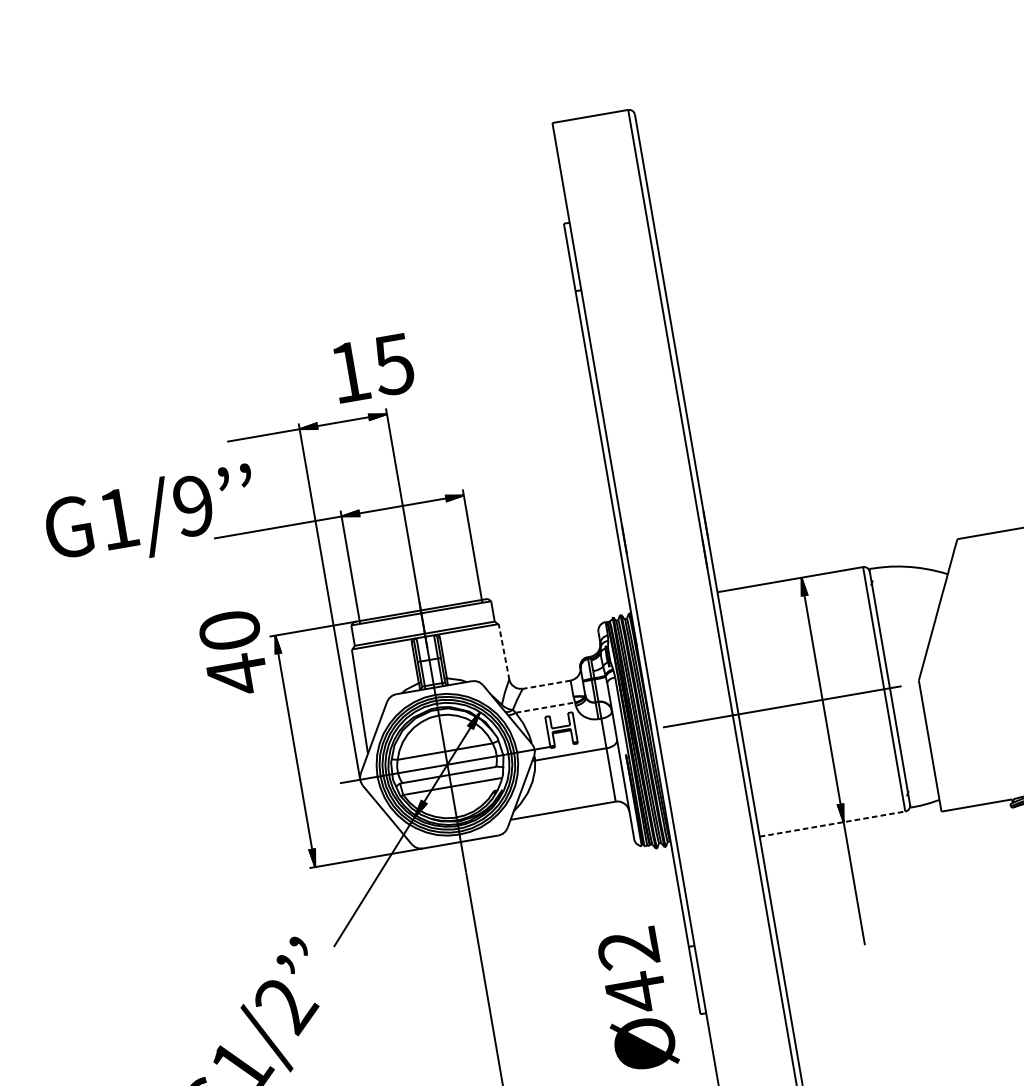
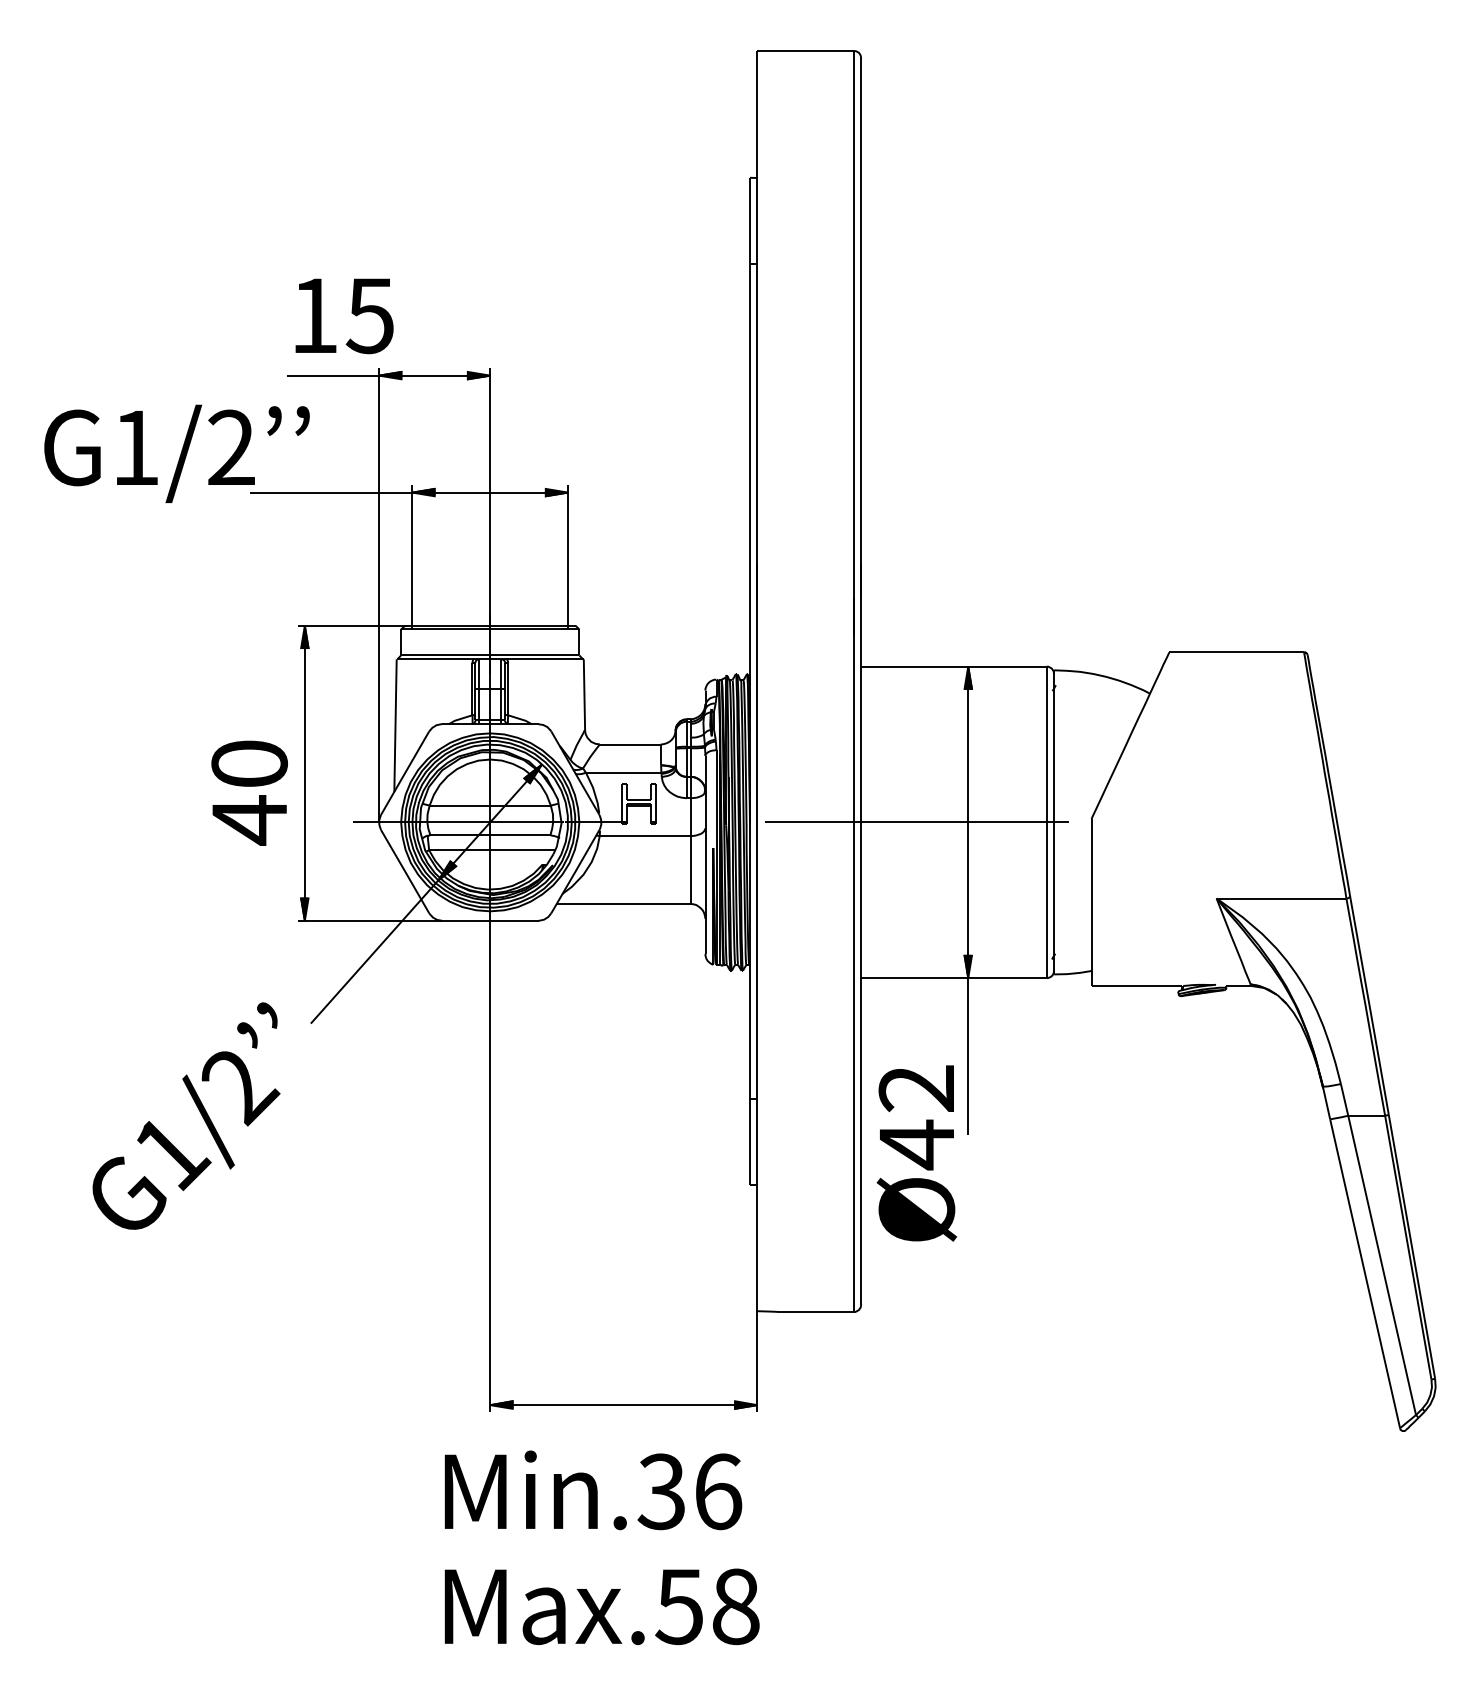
text: (373, 368) -> (344, 316), moved
text: (193, 506) -> (231, 448), G1/9 -> G1/2
line: (504, 652) -> (584, 695), dashed -> solid
text: (233, 653) -> (249, 792), moved
line: (546, 684) -> (629, 744), dashed -> solid
line: (545, 707) -> (623, 772), dashed -> solid
line: (832, 824) -> (953, 978), dashed -> solid
text: (636, 999) -> (916, 1153), moved

